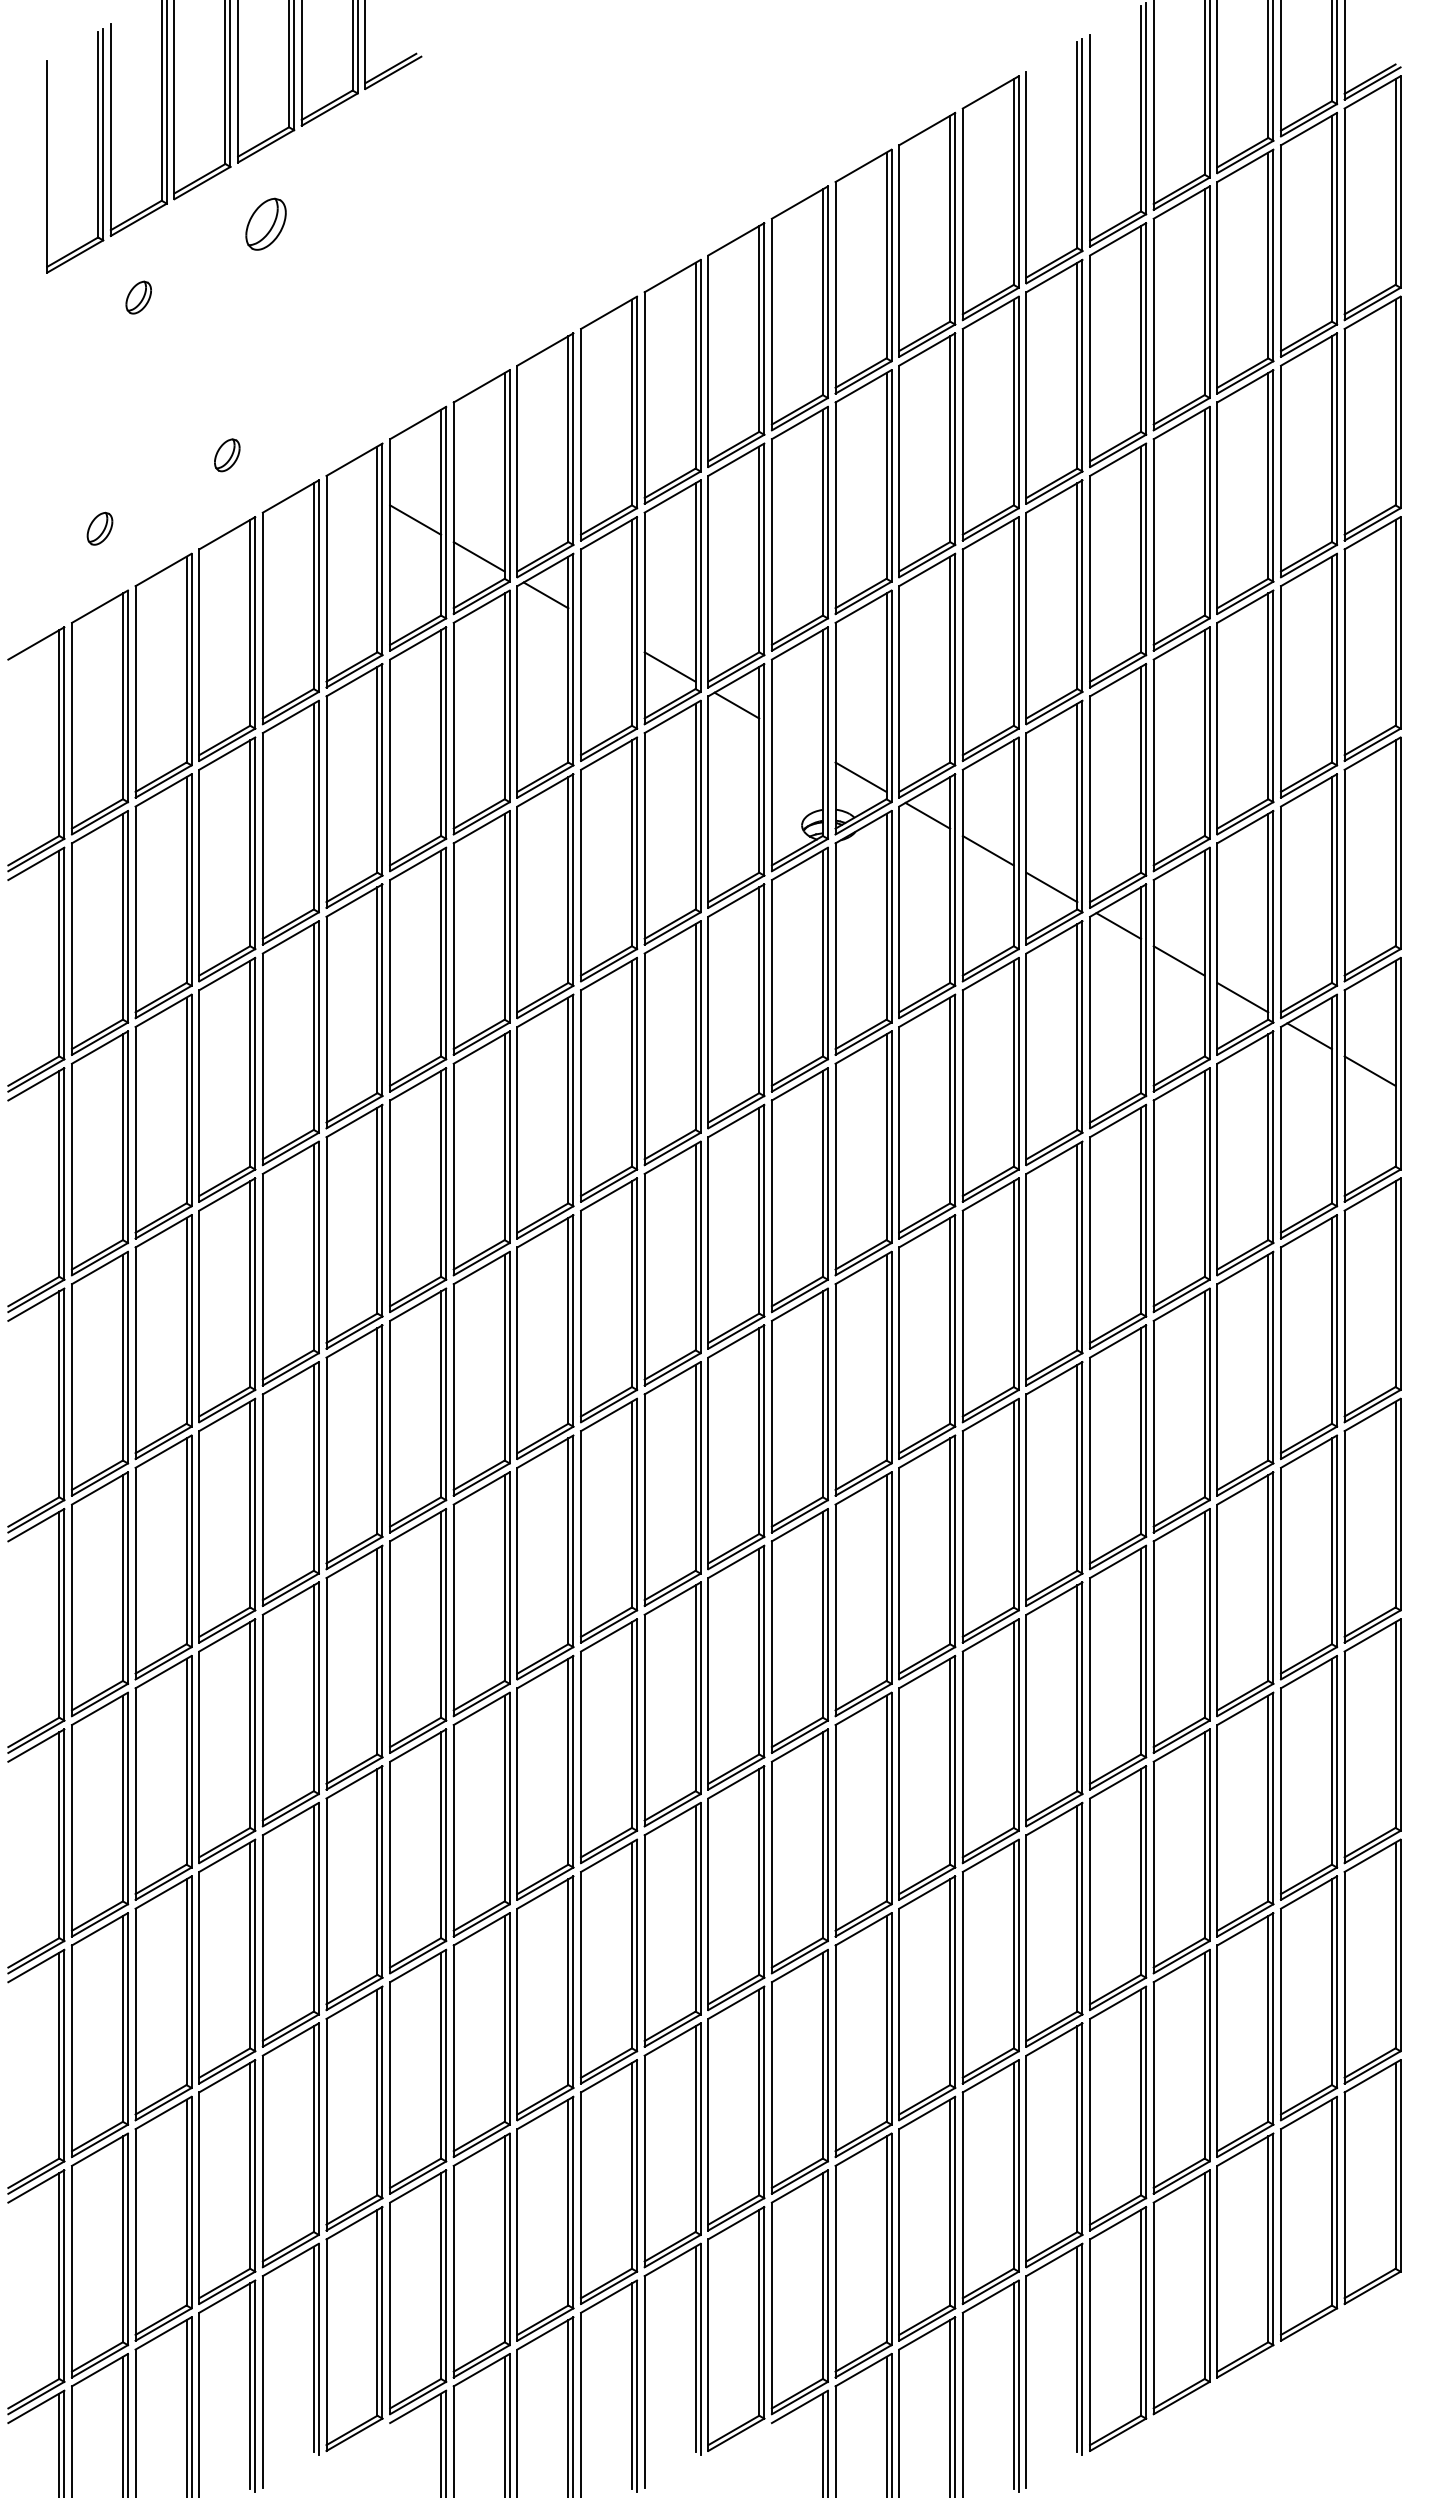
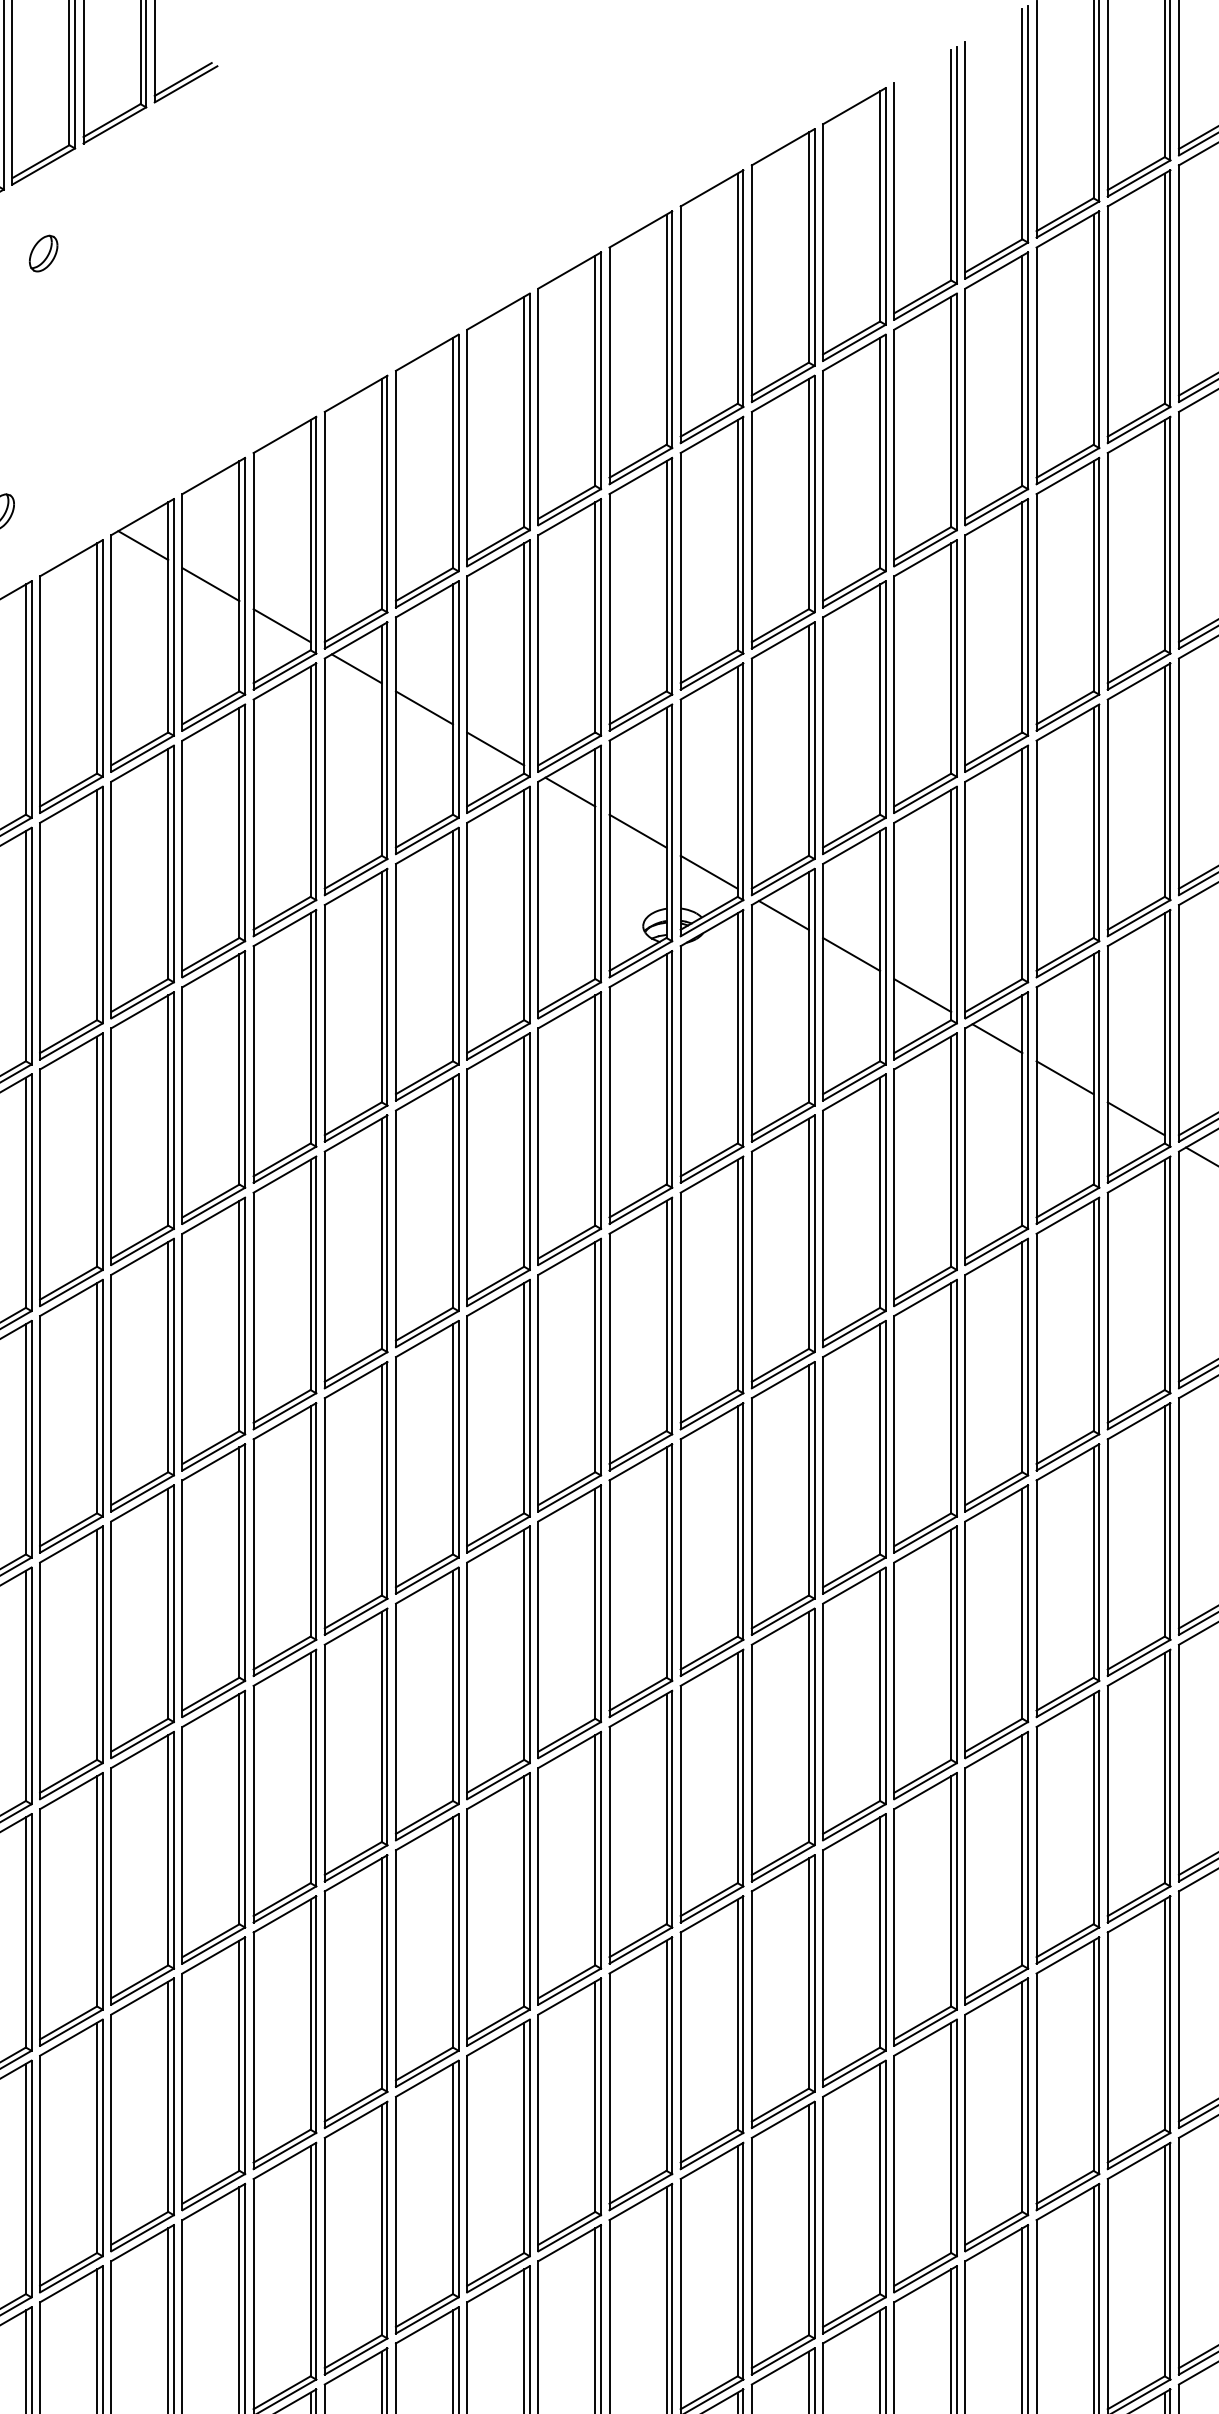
part: (265, 223) -> (43, 252), size x0.62
line: (354, 485) -> (142, 545), added
line: (606, 630) -> (424, 708), added
line: (796, 740) -> (637, 831), added

